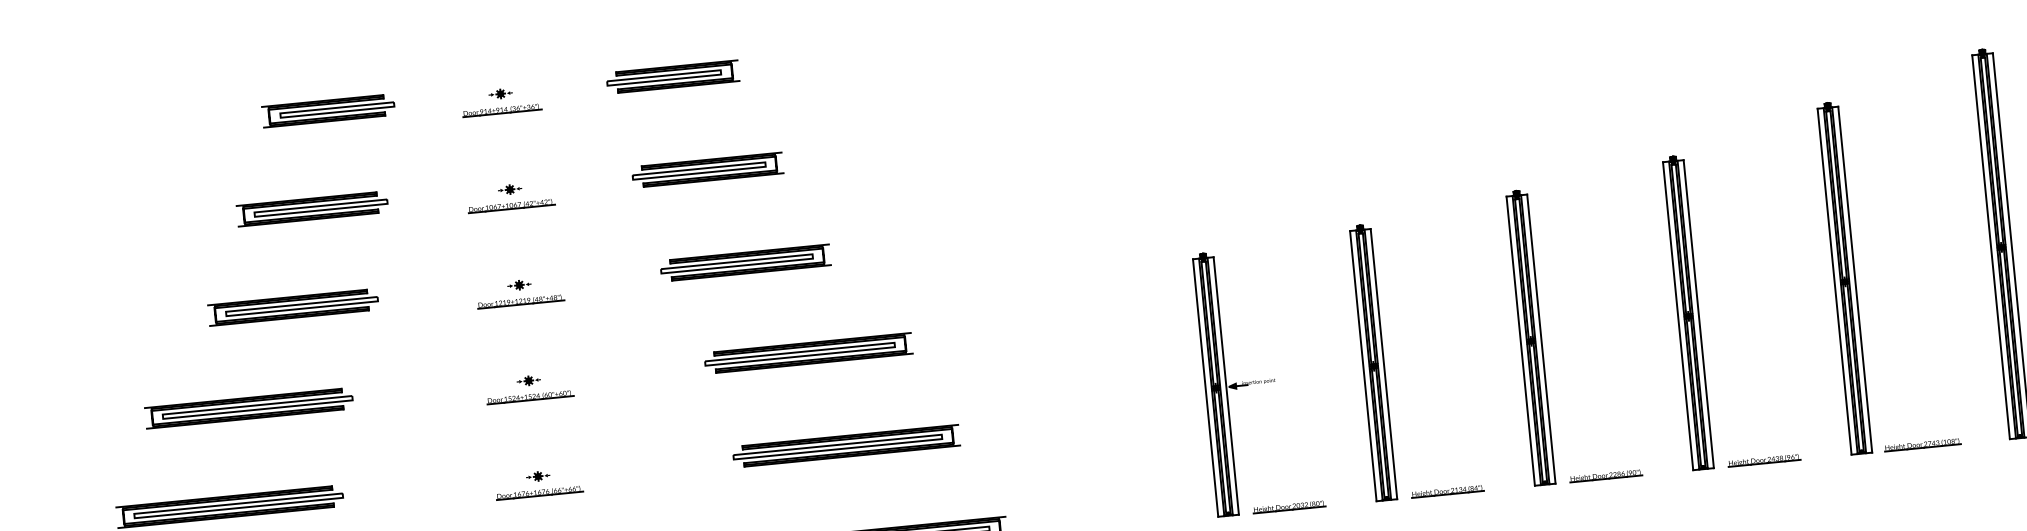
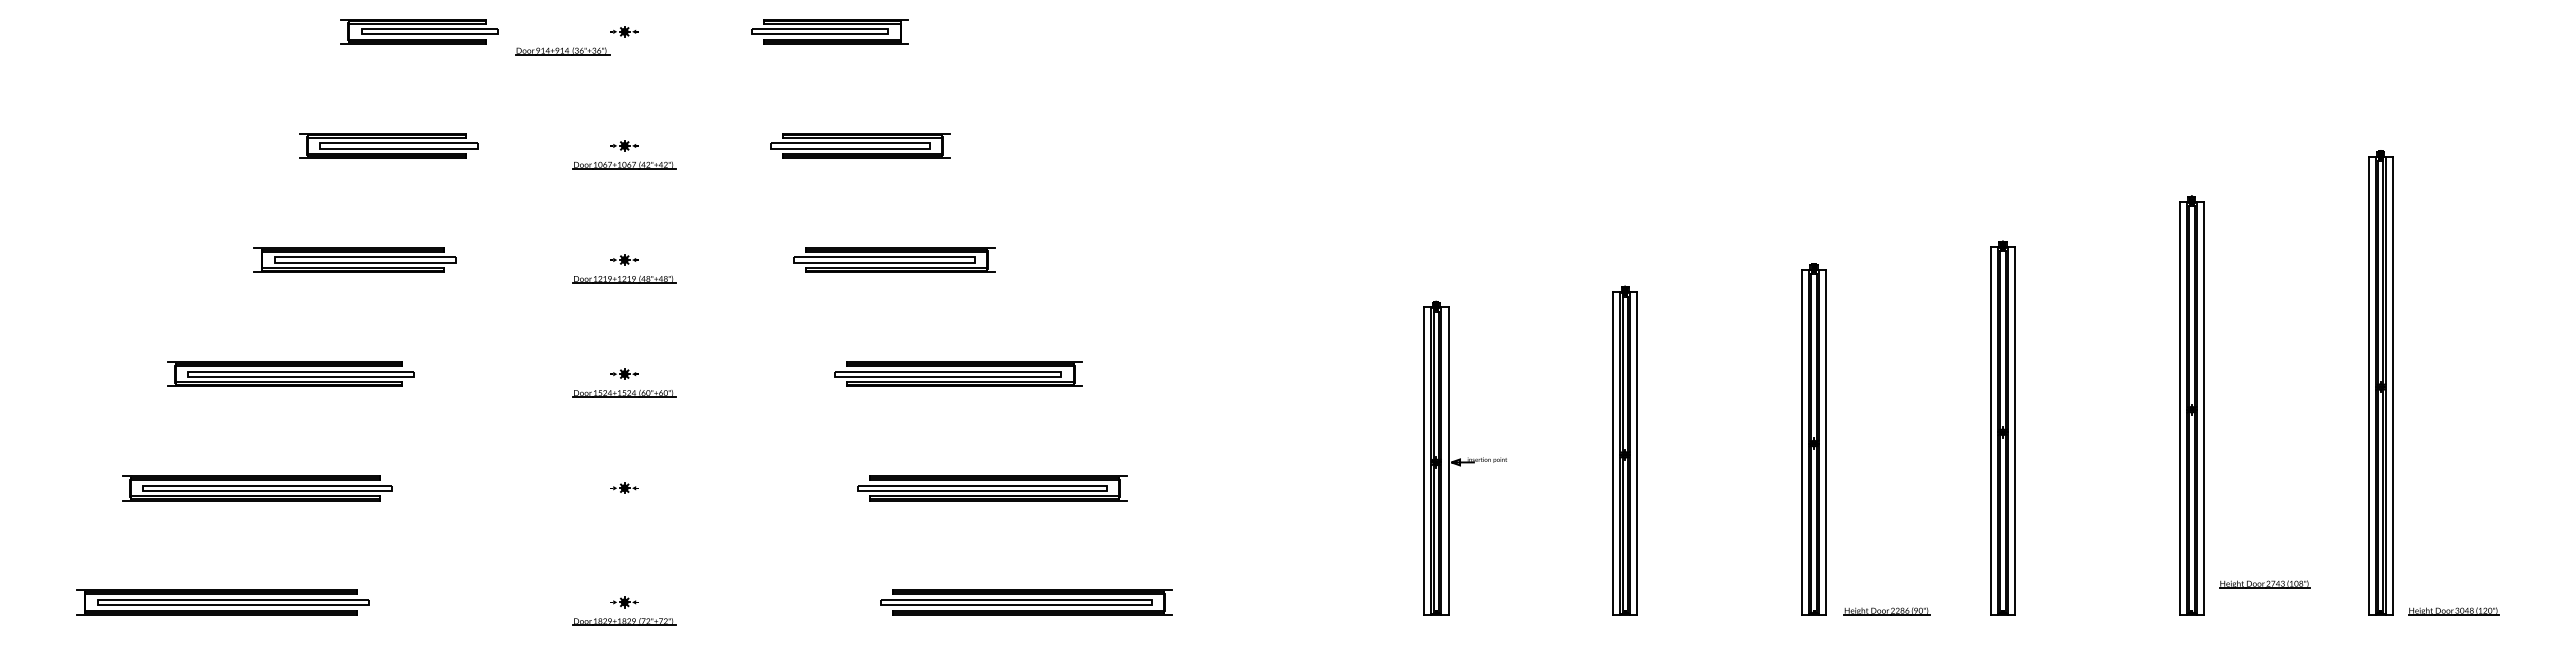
part: (502, 110) -> (562, 51), moved
part: (1922, 445) -> (2264, 584), moved
part: (1764, 460) -> (2075, 611), removed
part: (1447, 491) -> (1697, 611), removed
part: (539, 492) -> (624, 507), removed
part: (1288, 507) -> (1508, 611), removed

